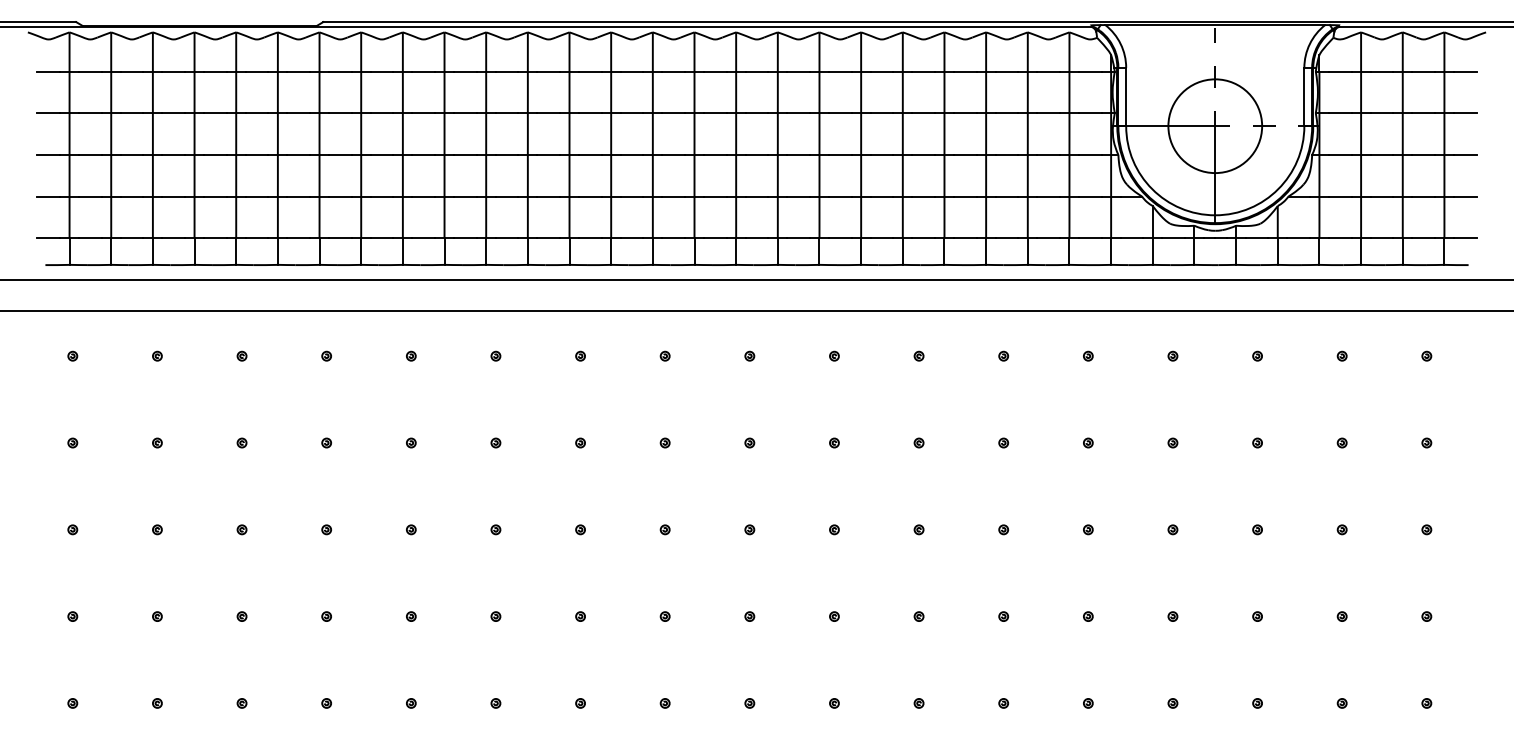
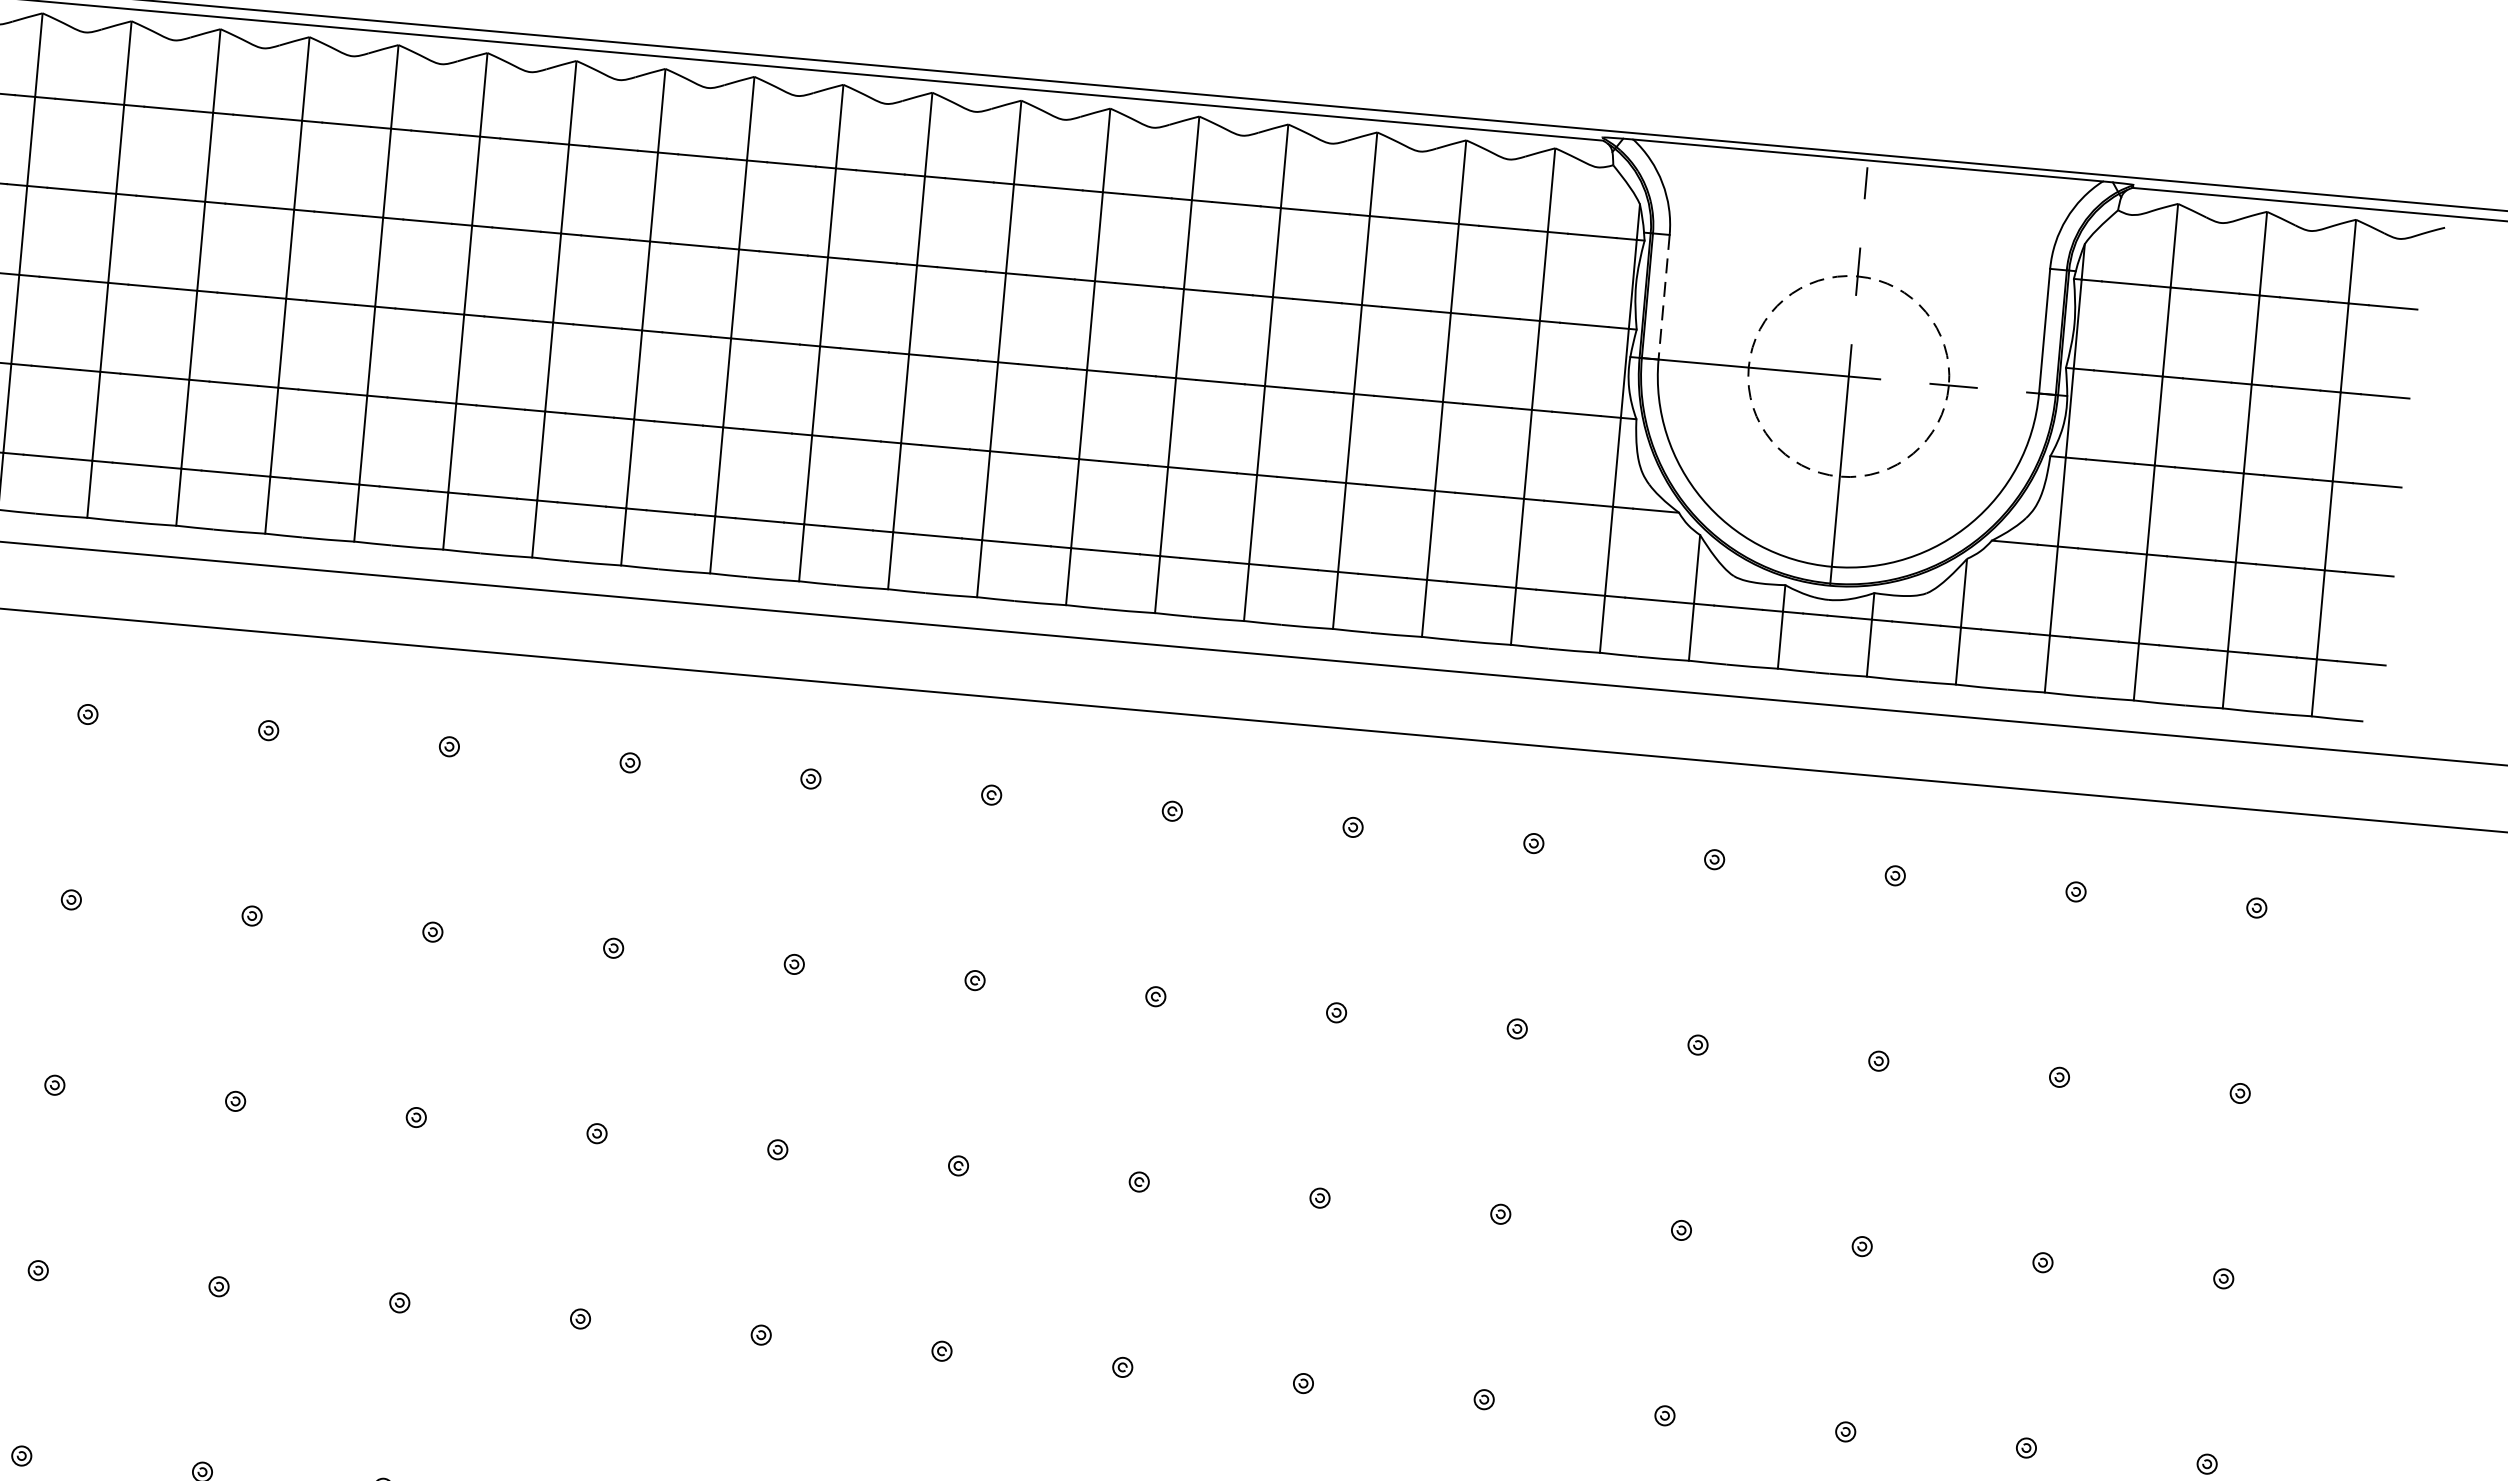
line: (1126, 97) -> (1664, 298), solid -> dashed
circle: (1215, 126) -> (1849, 377), solid -> dashed

